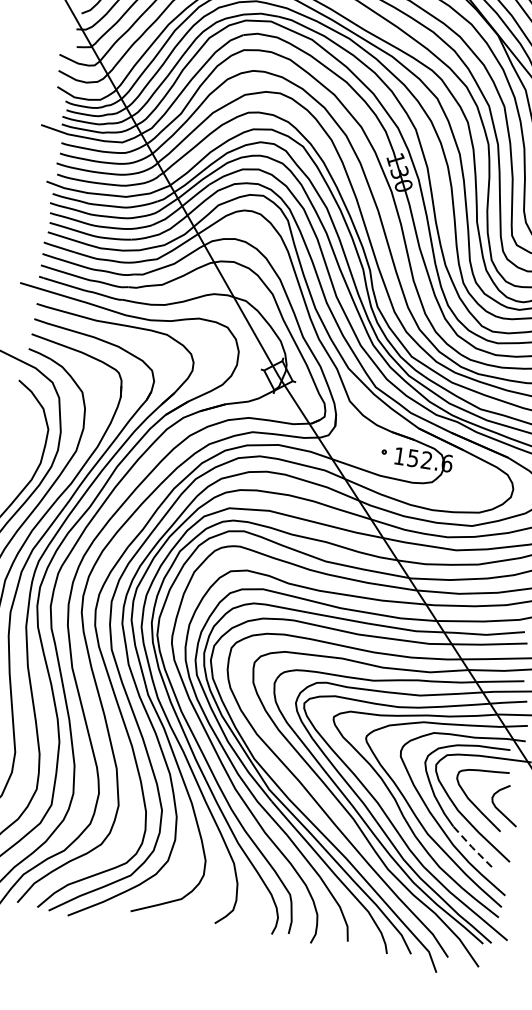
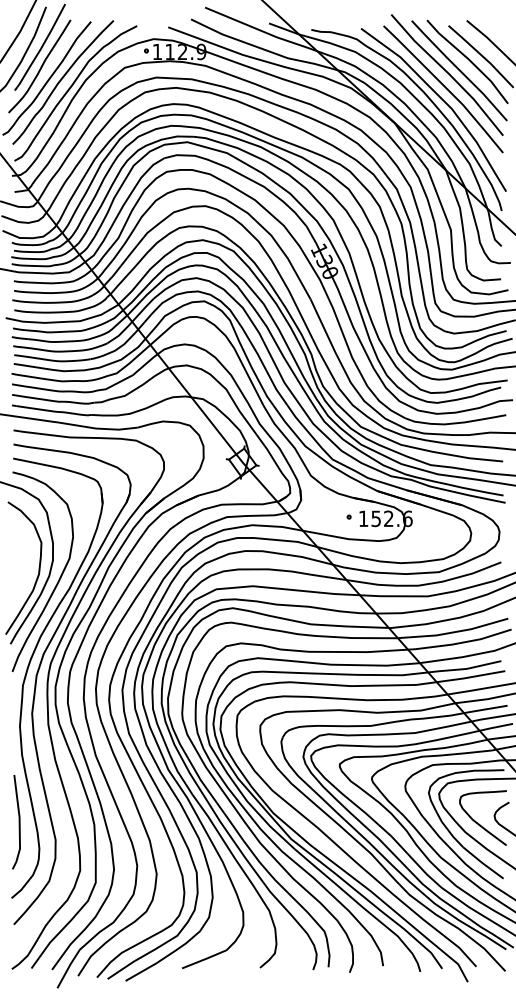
line: (471, 847) -> (482, 863), dashed -> solid

